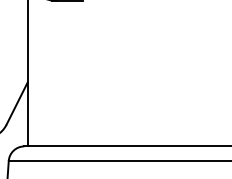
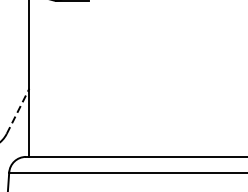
line: (17, 103) -> (18, 110), solid -> dashed

